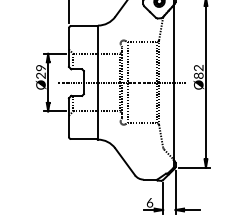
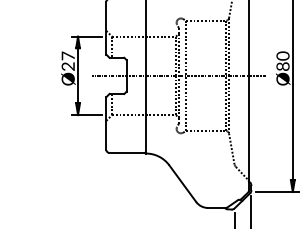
text: (40, 67) -> (67, 55), Ø29 -> Ø27
text: (199, 67) -> (284, 55), Ø82 -> Ø80

